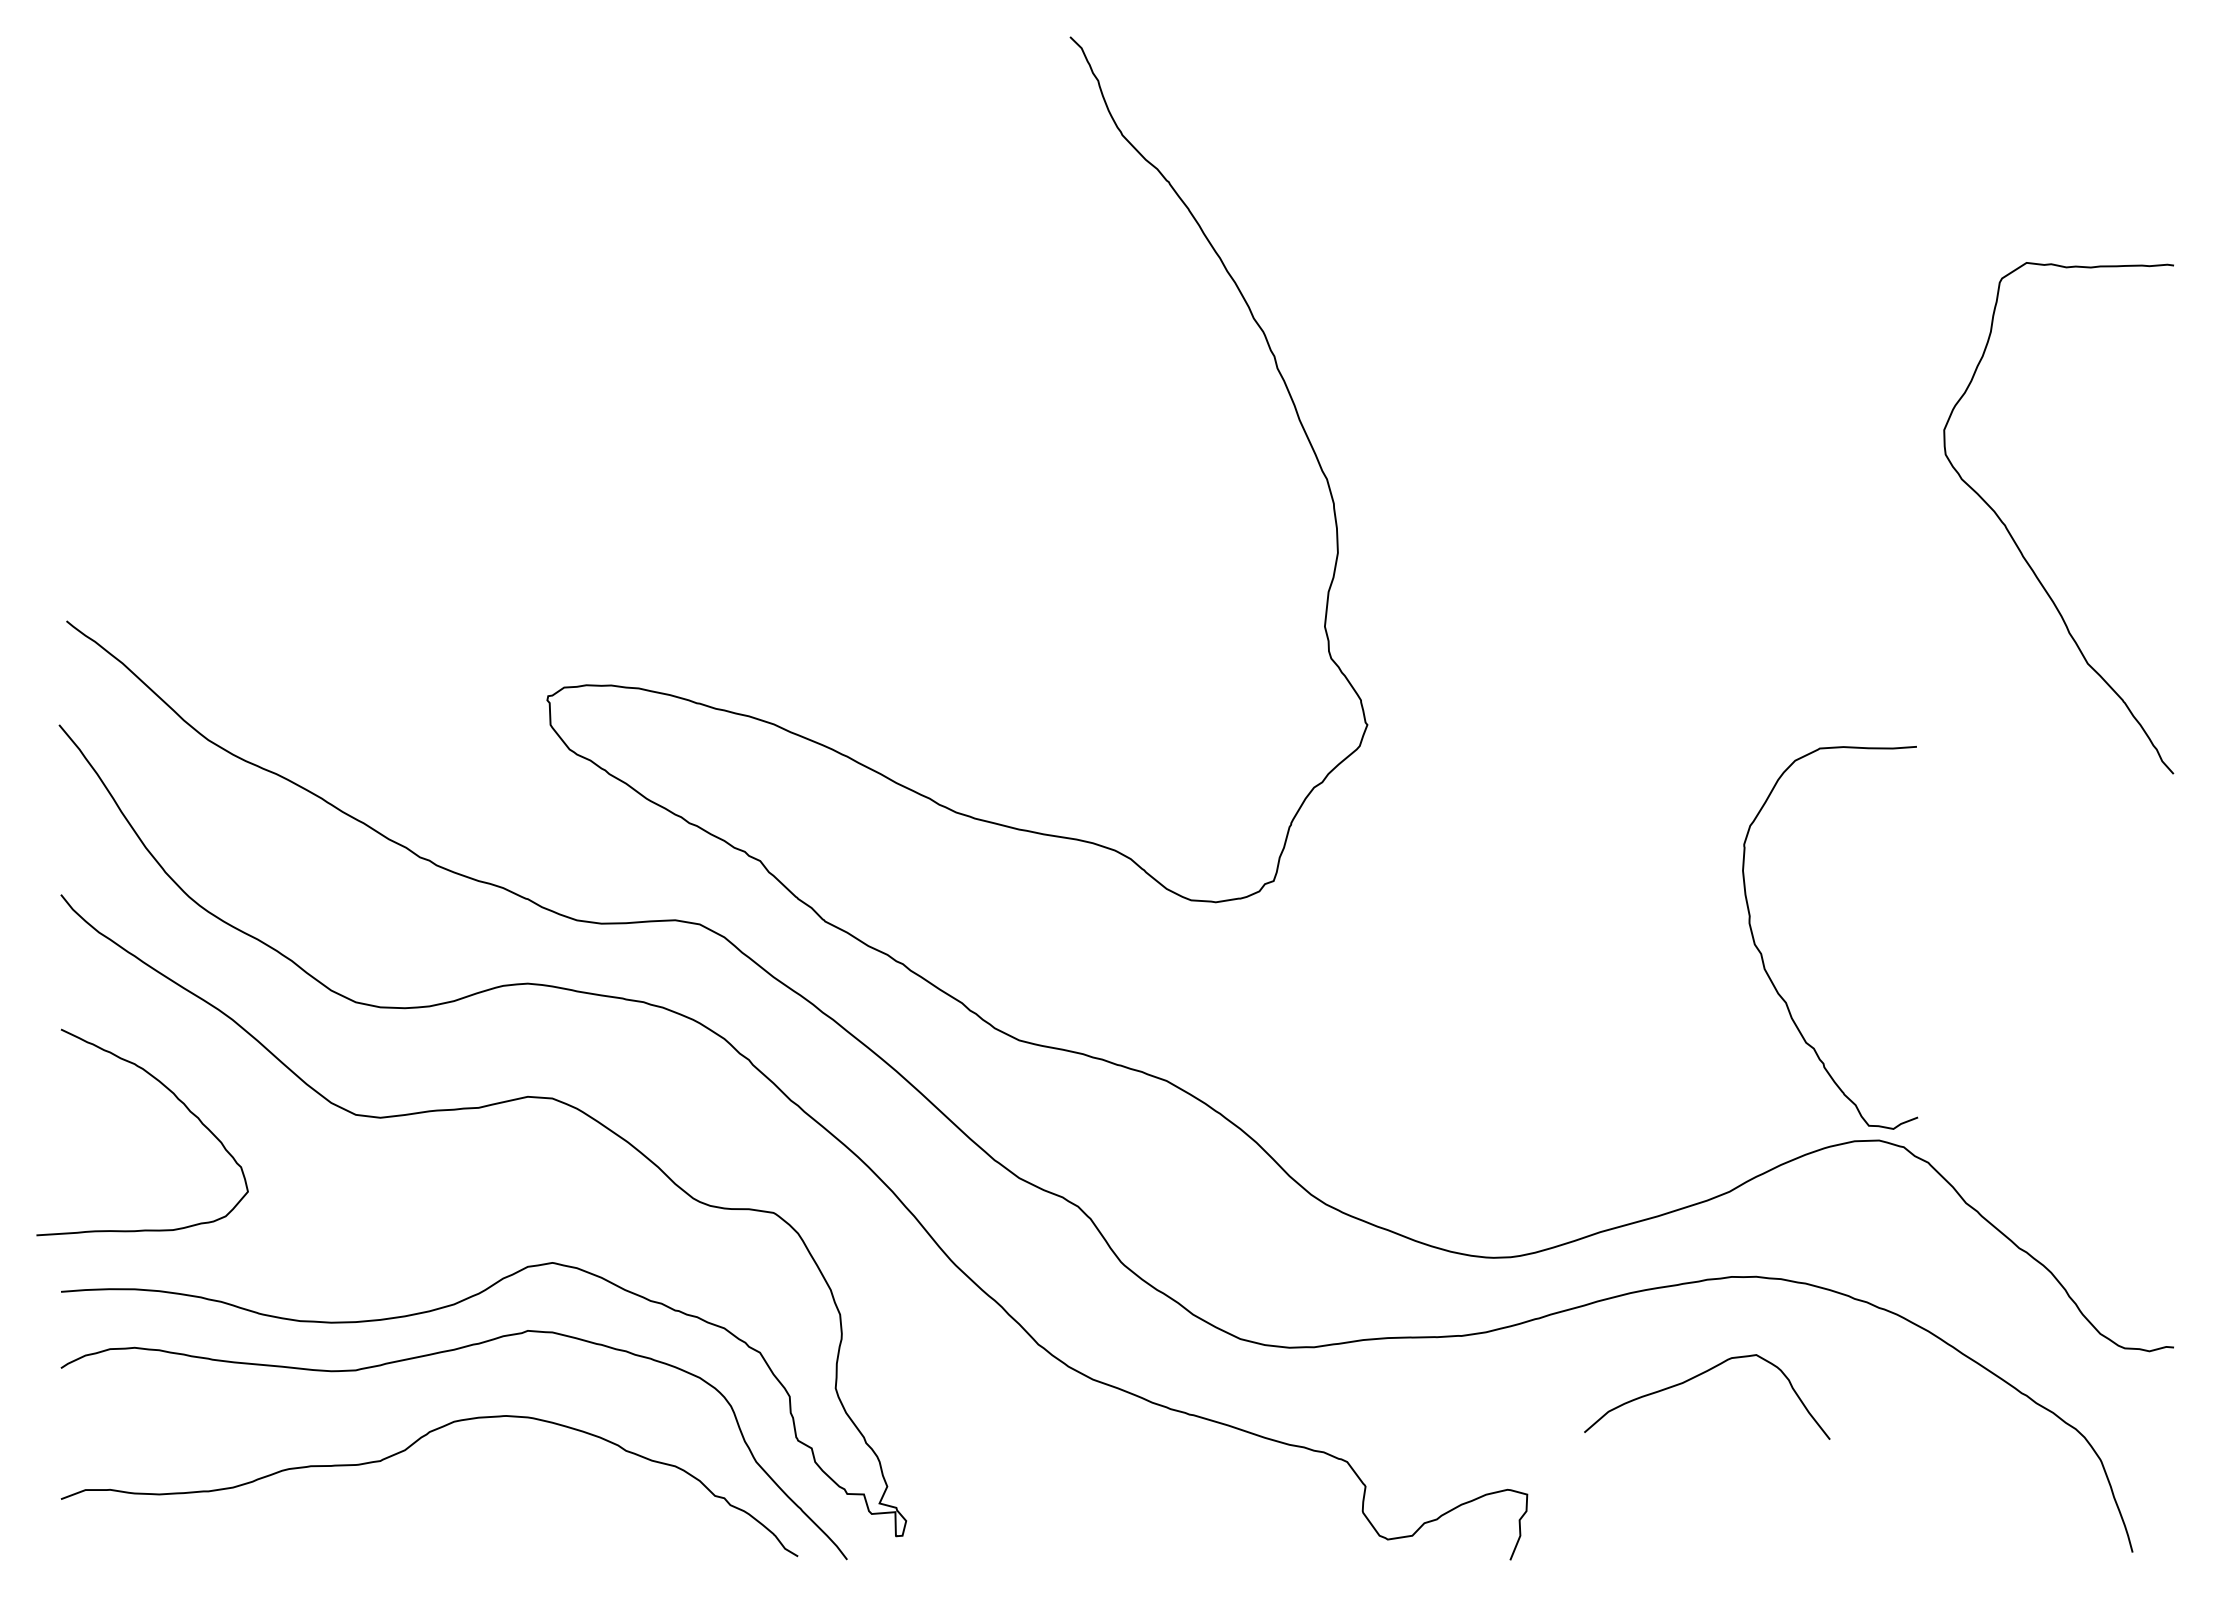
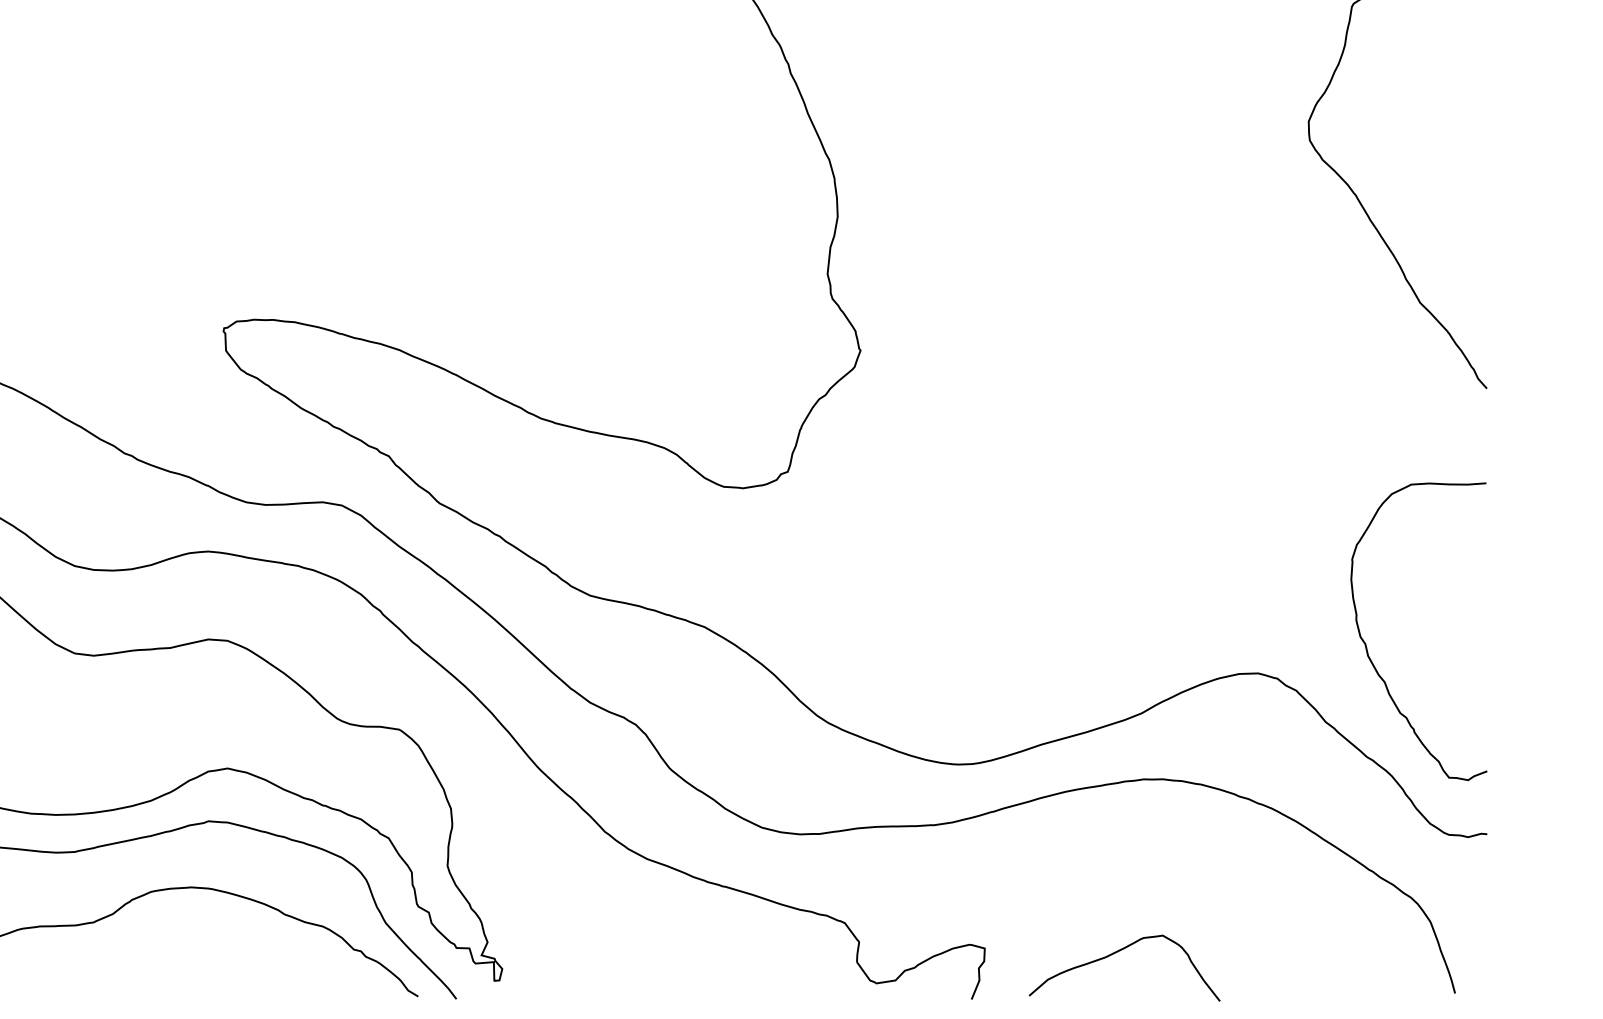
curve: (1762, 954) -> (1366, 644), moved
curve: (1698, 1376) -> (1117, 952), moved

